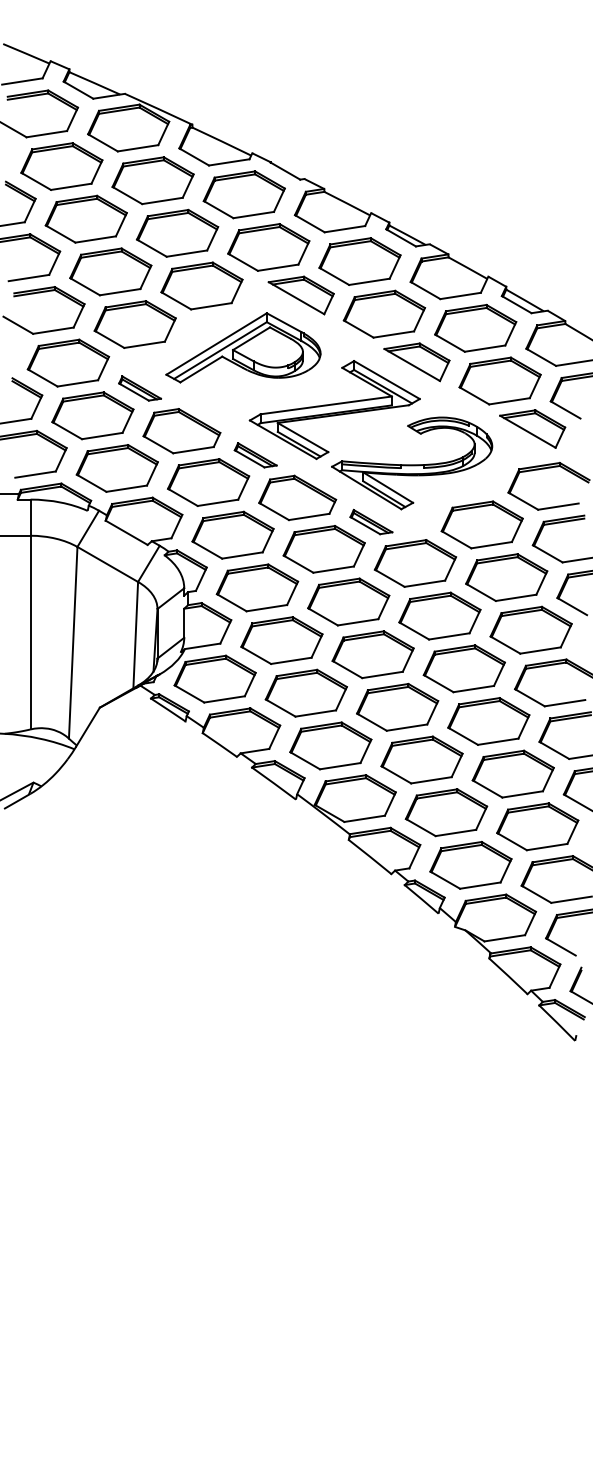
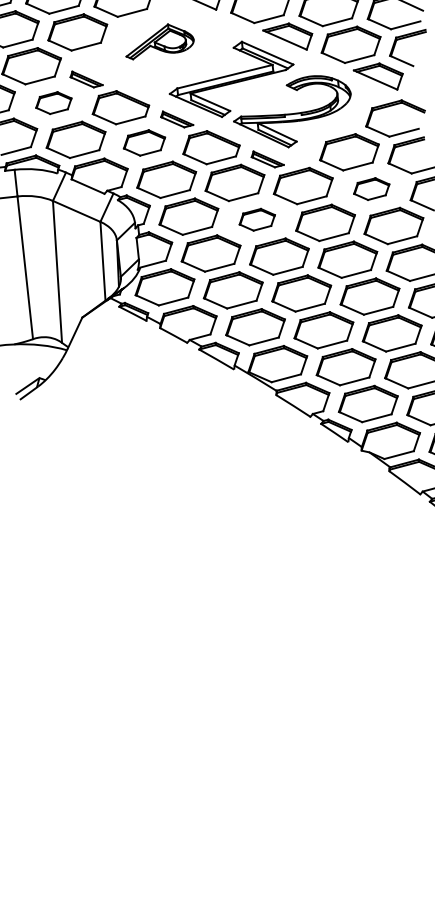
part: (243, 347) -> (159, 40), size x0.6
part: (92, 415) -> (53, 102), size x0.6
part: (208, 482) -> (144, 142), size x0.7
part: (506, 577) -> (371, 189), size x0.6
part: (348, 601) -> (257, 219), size x0.6

